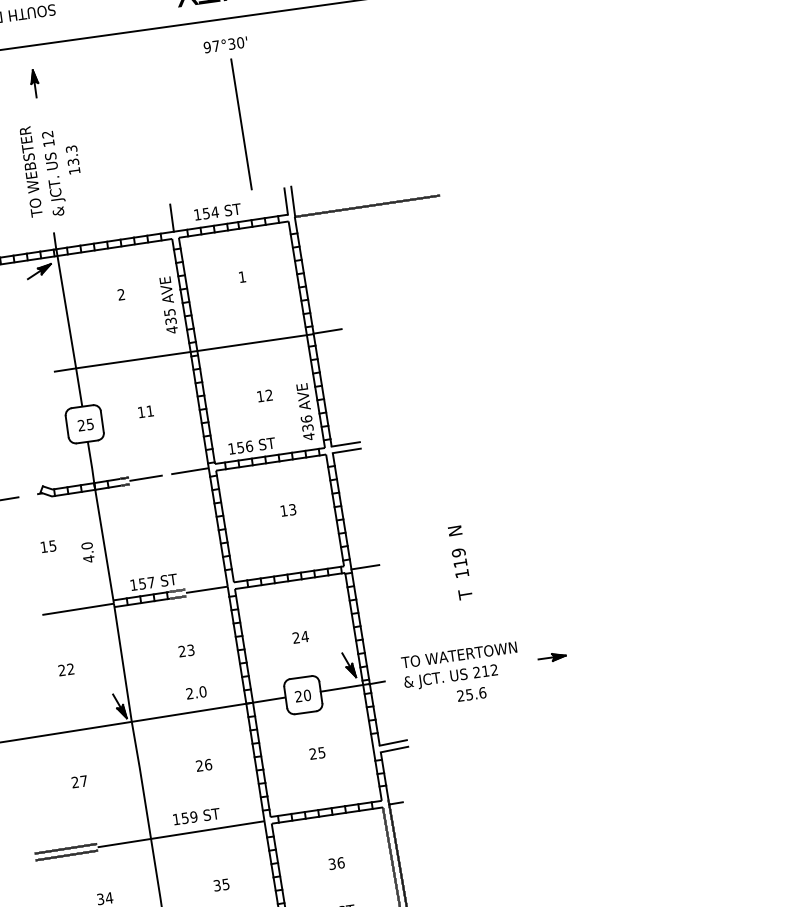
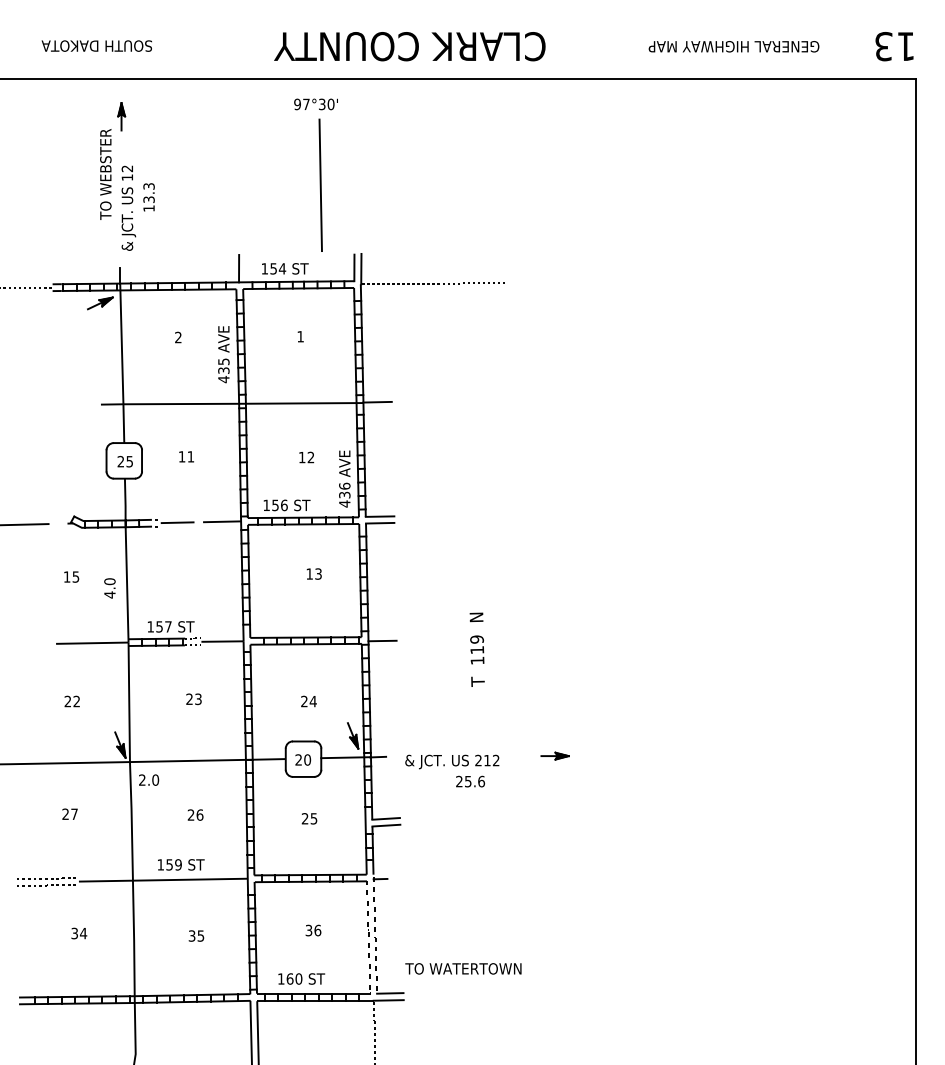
text: (30, 171) -> (105, 174), moved
text: (459, 654) -> (463, 968), moved
text: (196, 692) -> (149, 779), moved

